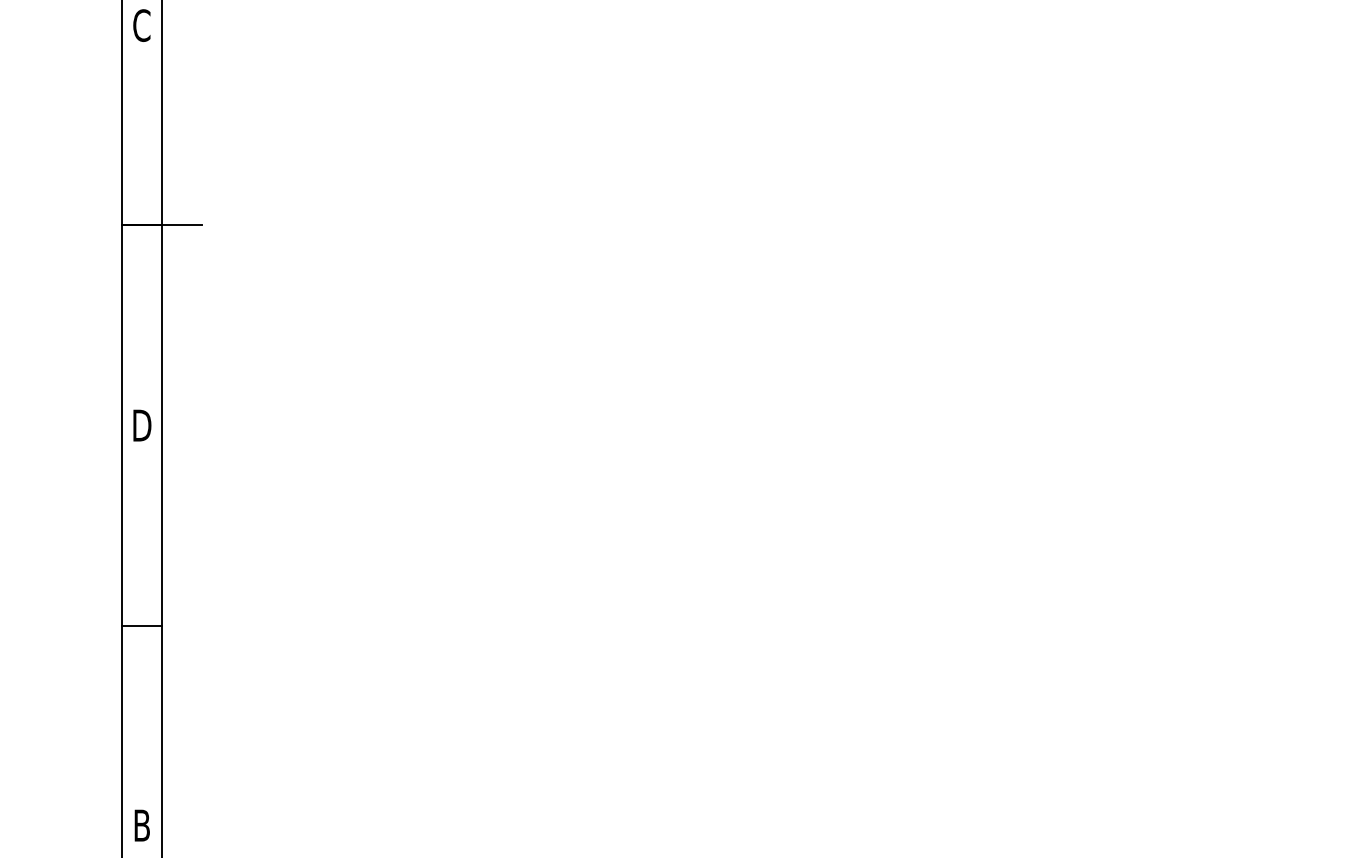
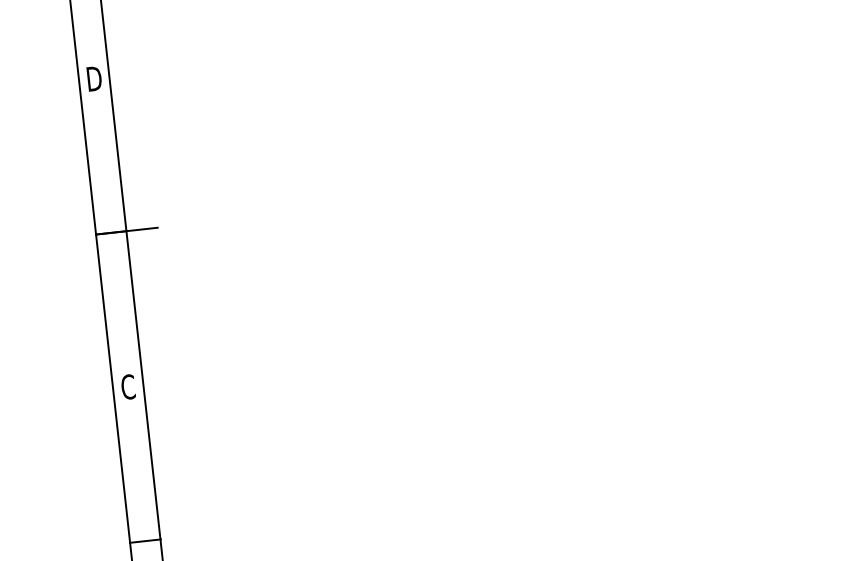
text: (142, 25) -> (94, 78), C -> D
text: (142, 425) -> (128, 386), D -> C

